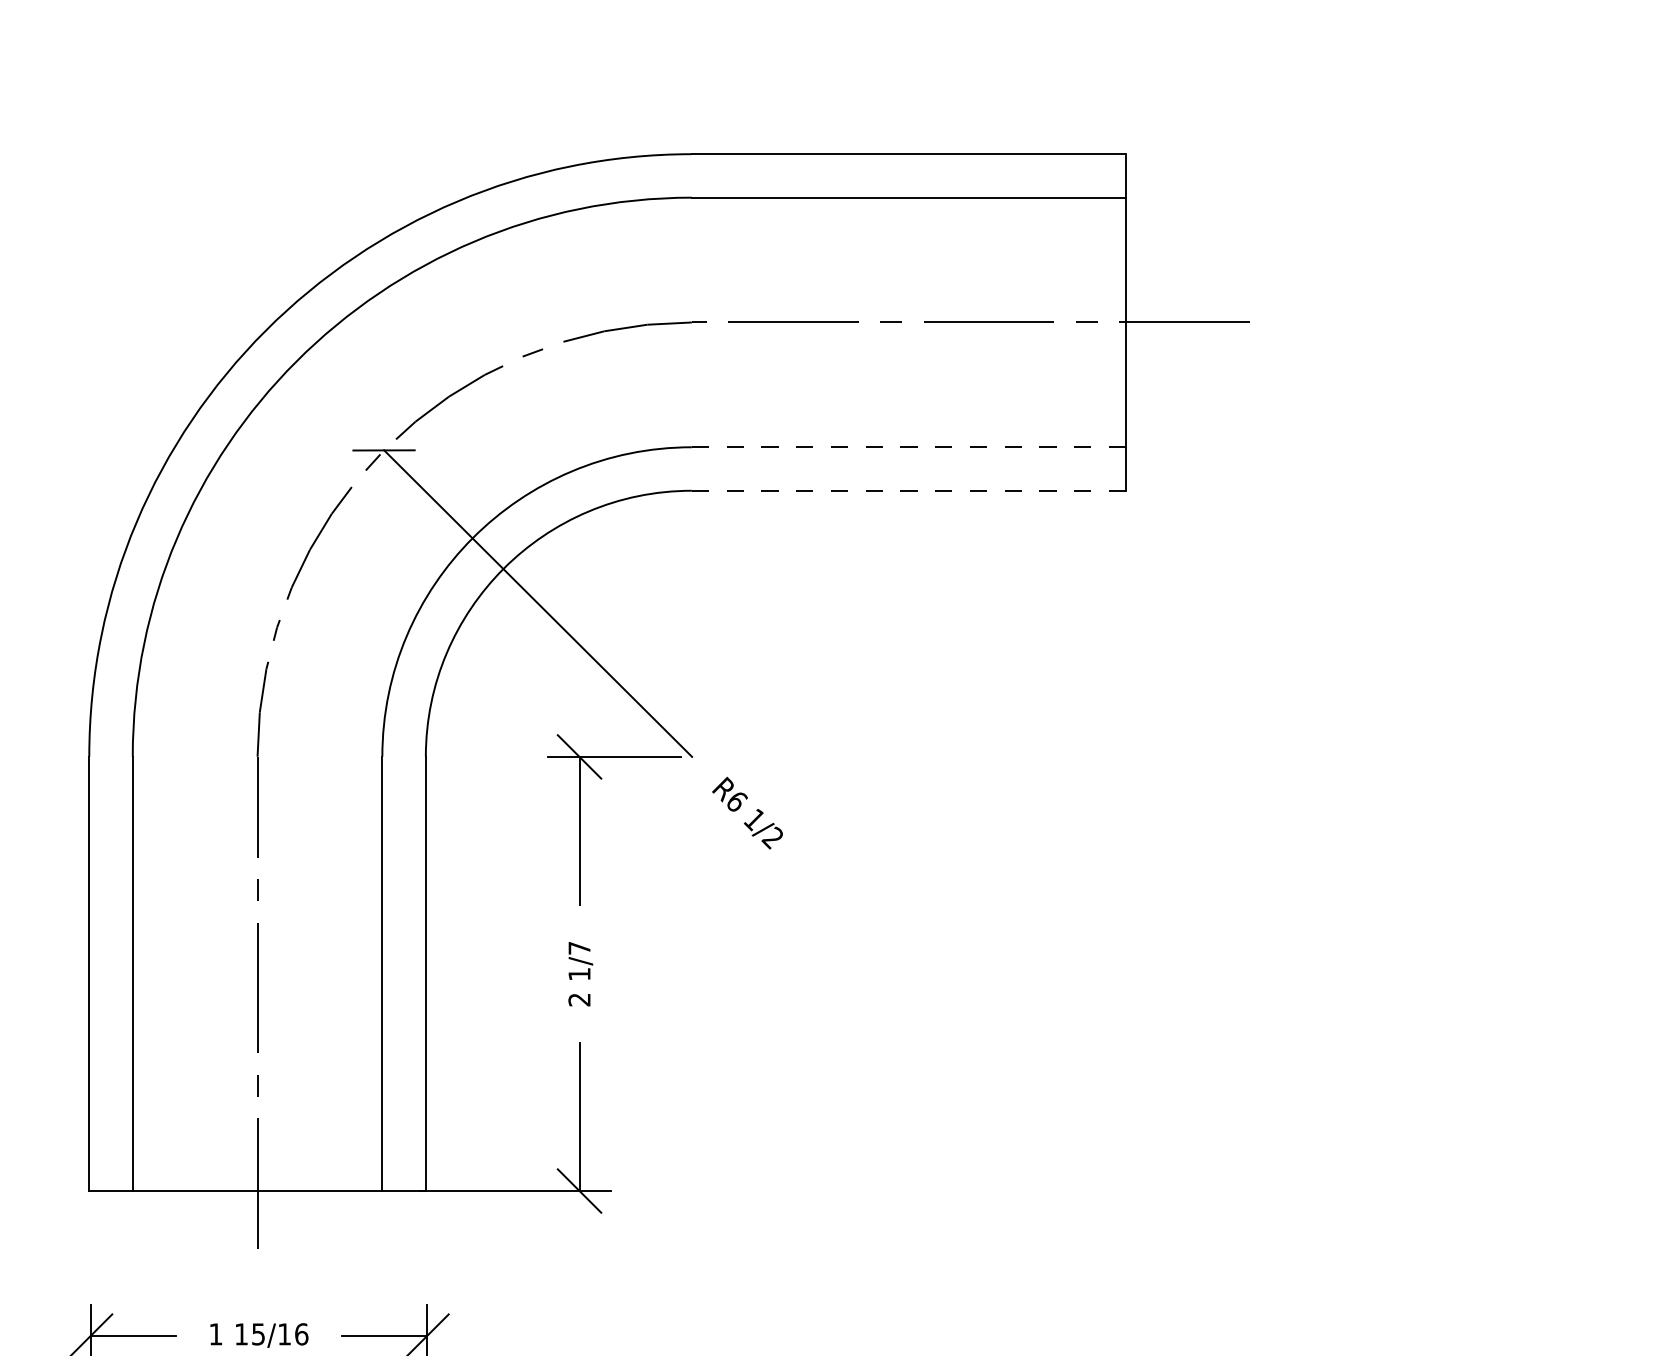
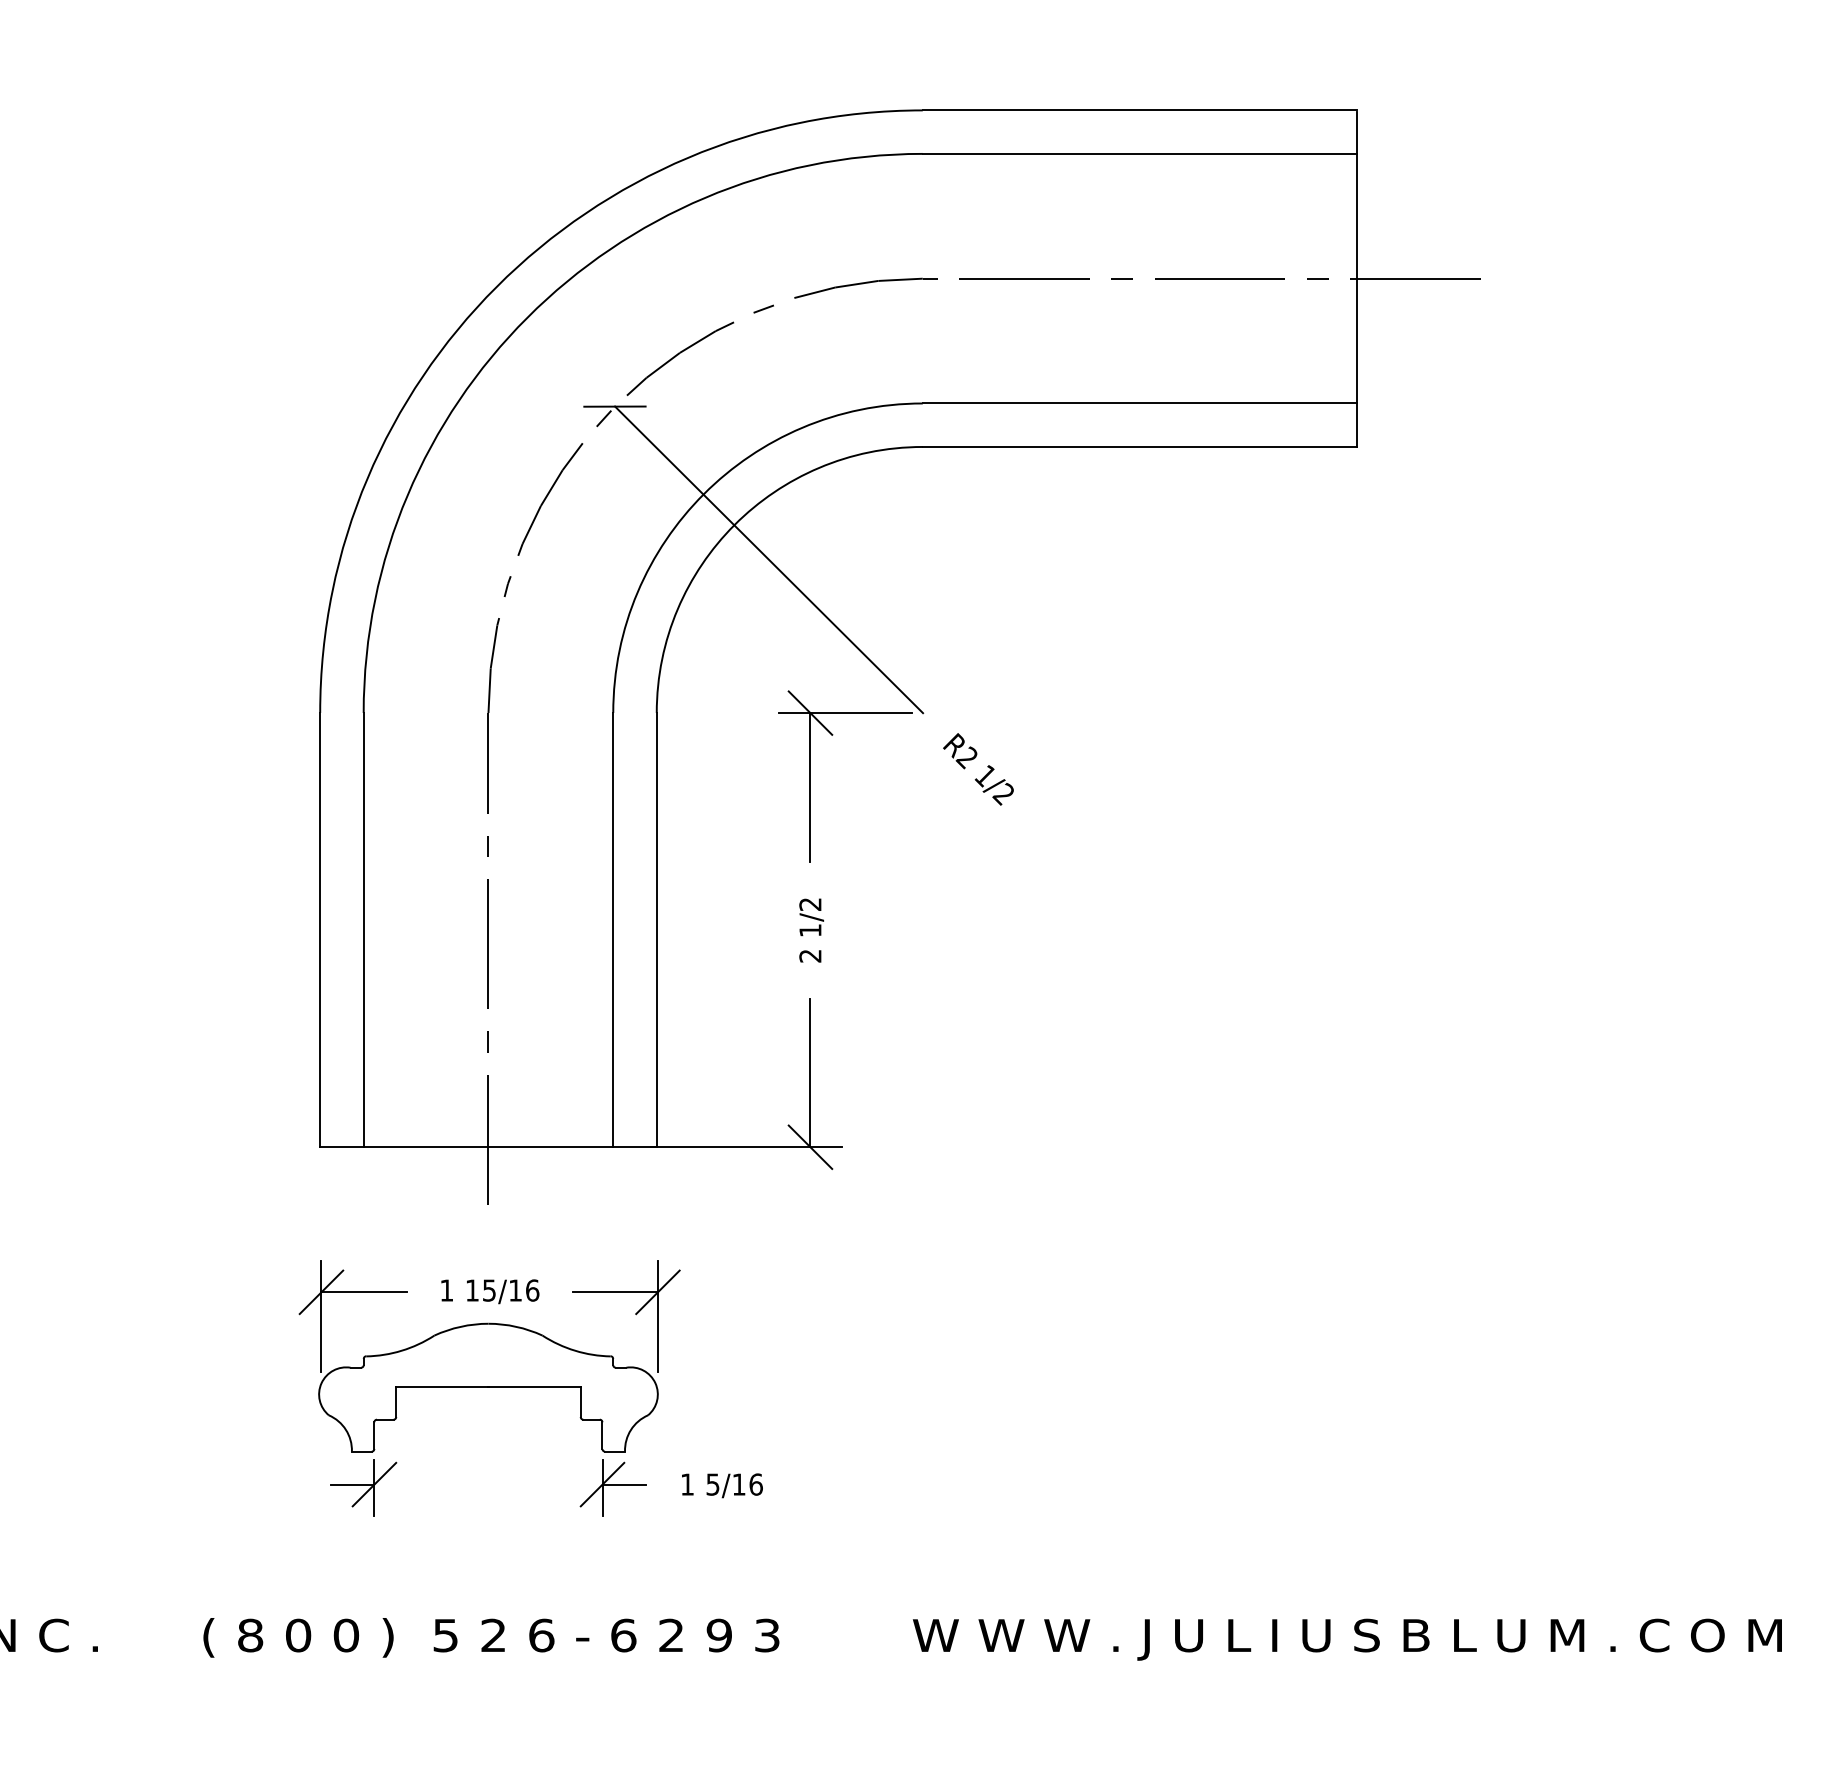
line: (908, 447) -> (1139, 403), dashed -> solid
line: (908, 490) -> (1139, 446), dashed -> solid
text: (735, 801) -> (966, 757), R6 -> R2
text: (579, 948) -> (810, 904), 1/7 -> 1/2

